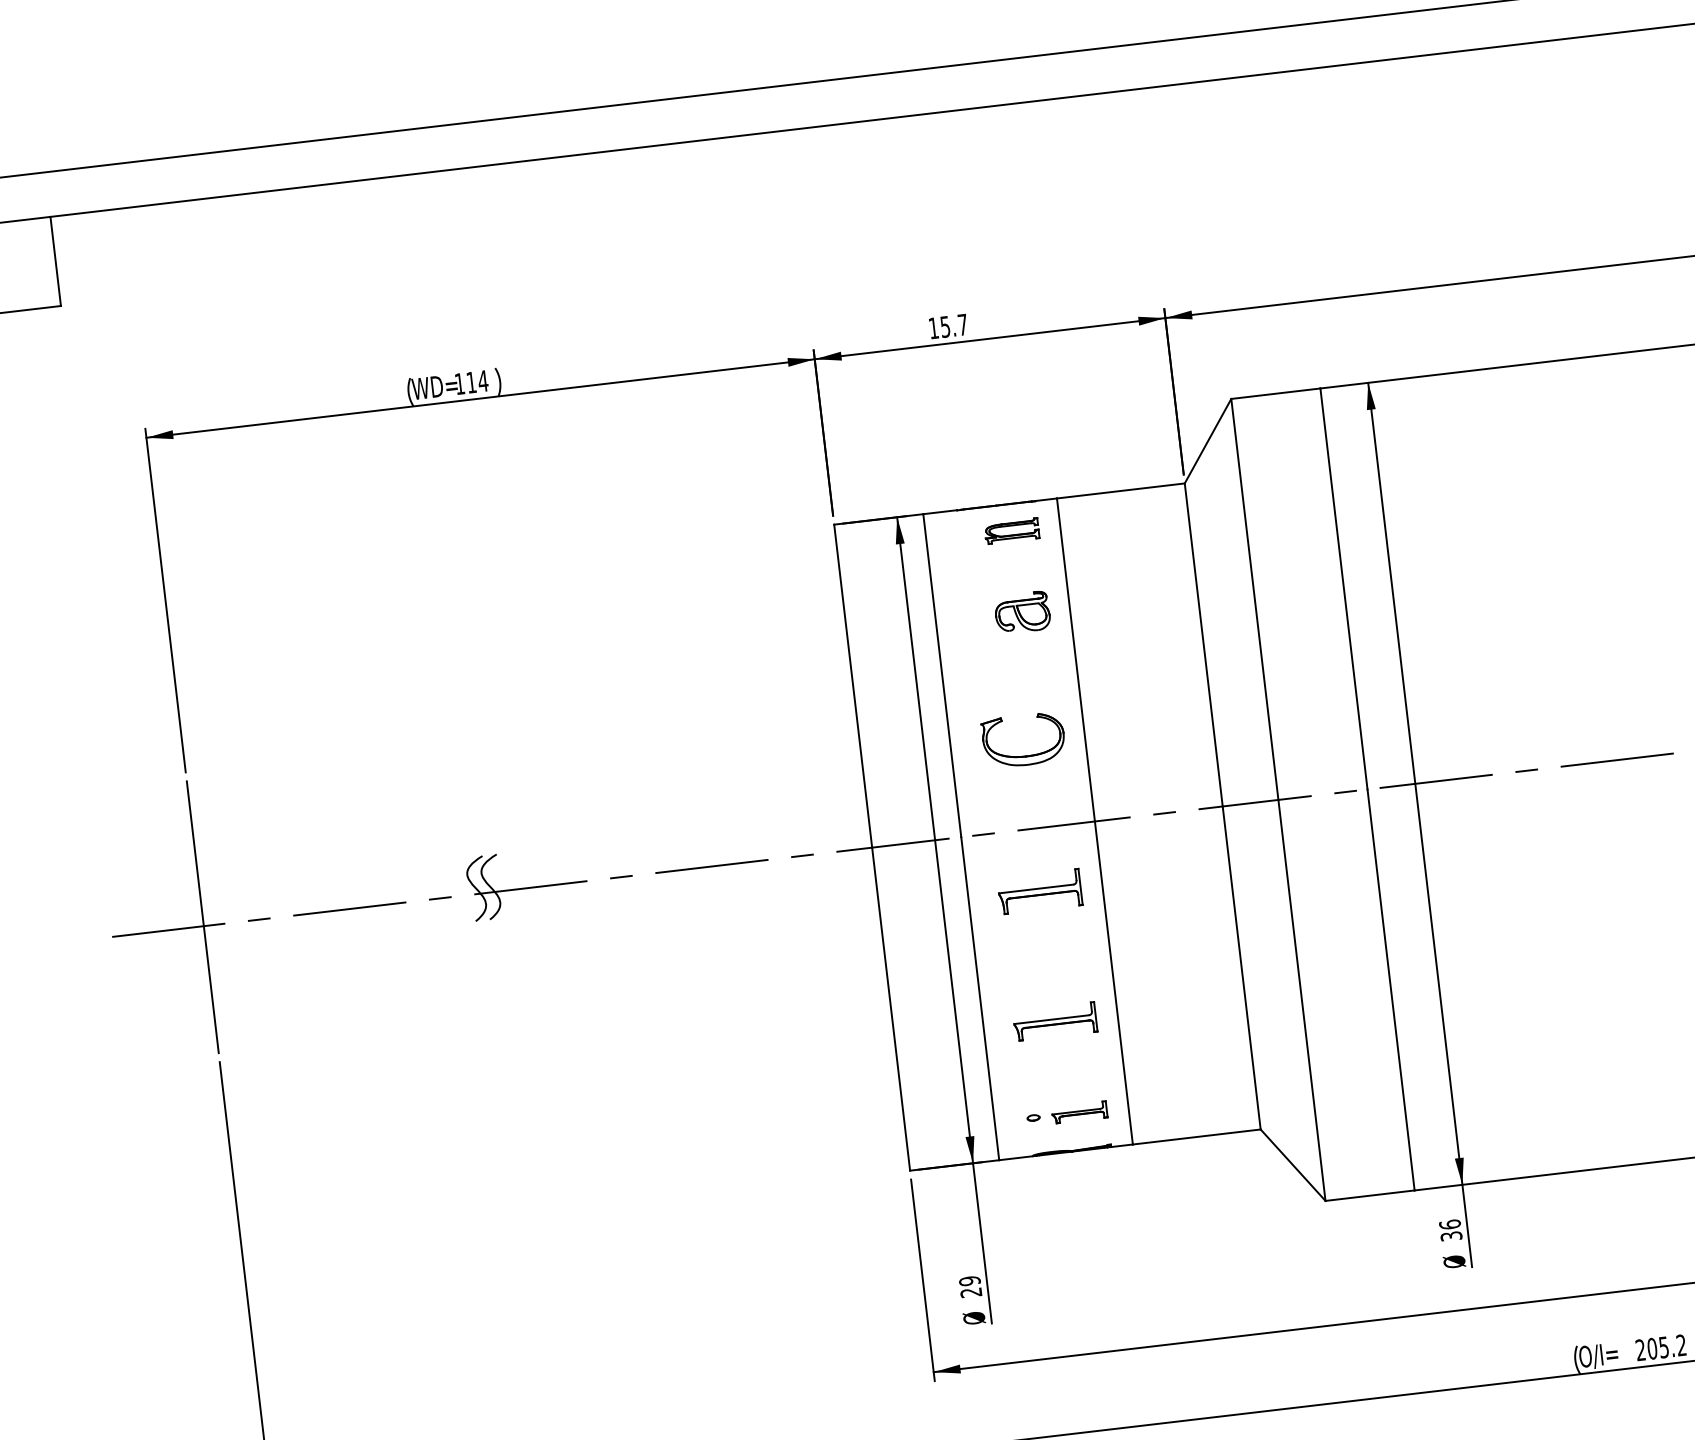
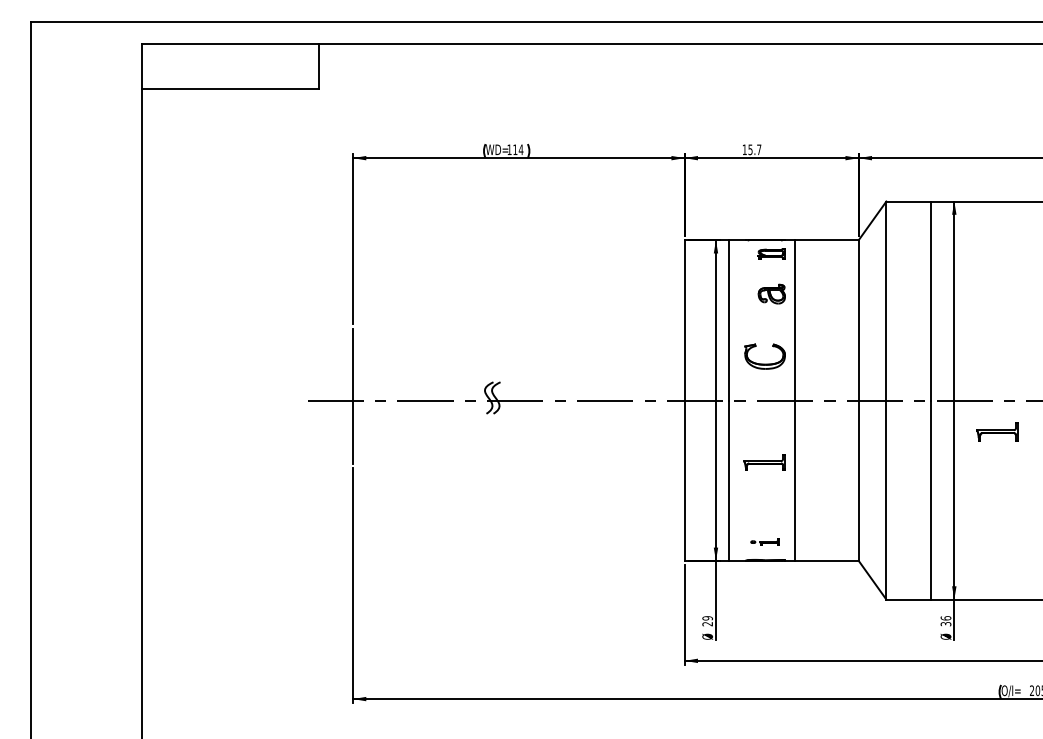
part: (1040, 891) -> (997, 431), moved
part: (1055, 1022) -> (764, 462), moved
part: (1066, 1112) -> (764, 541), size x0.7

